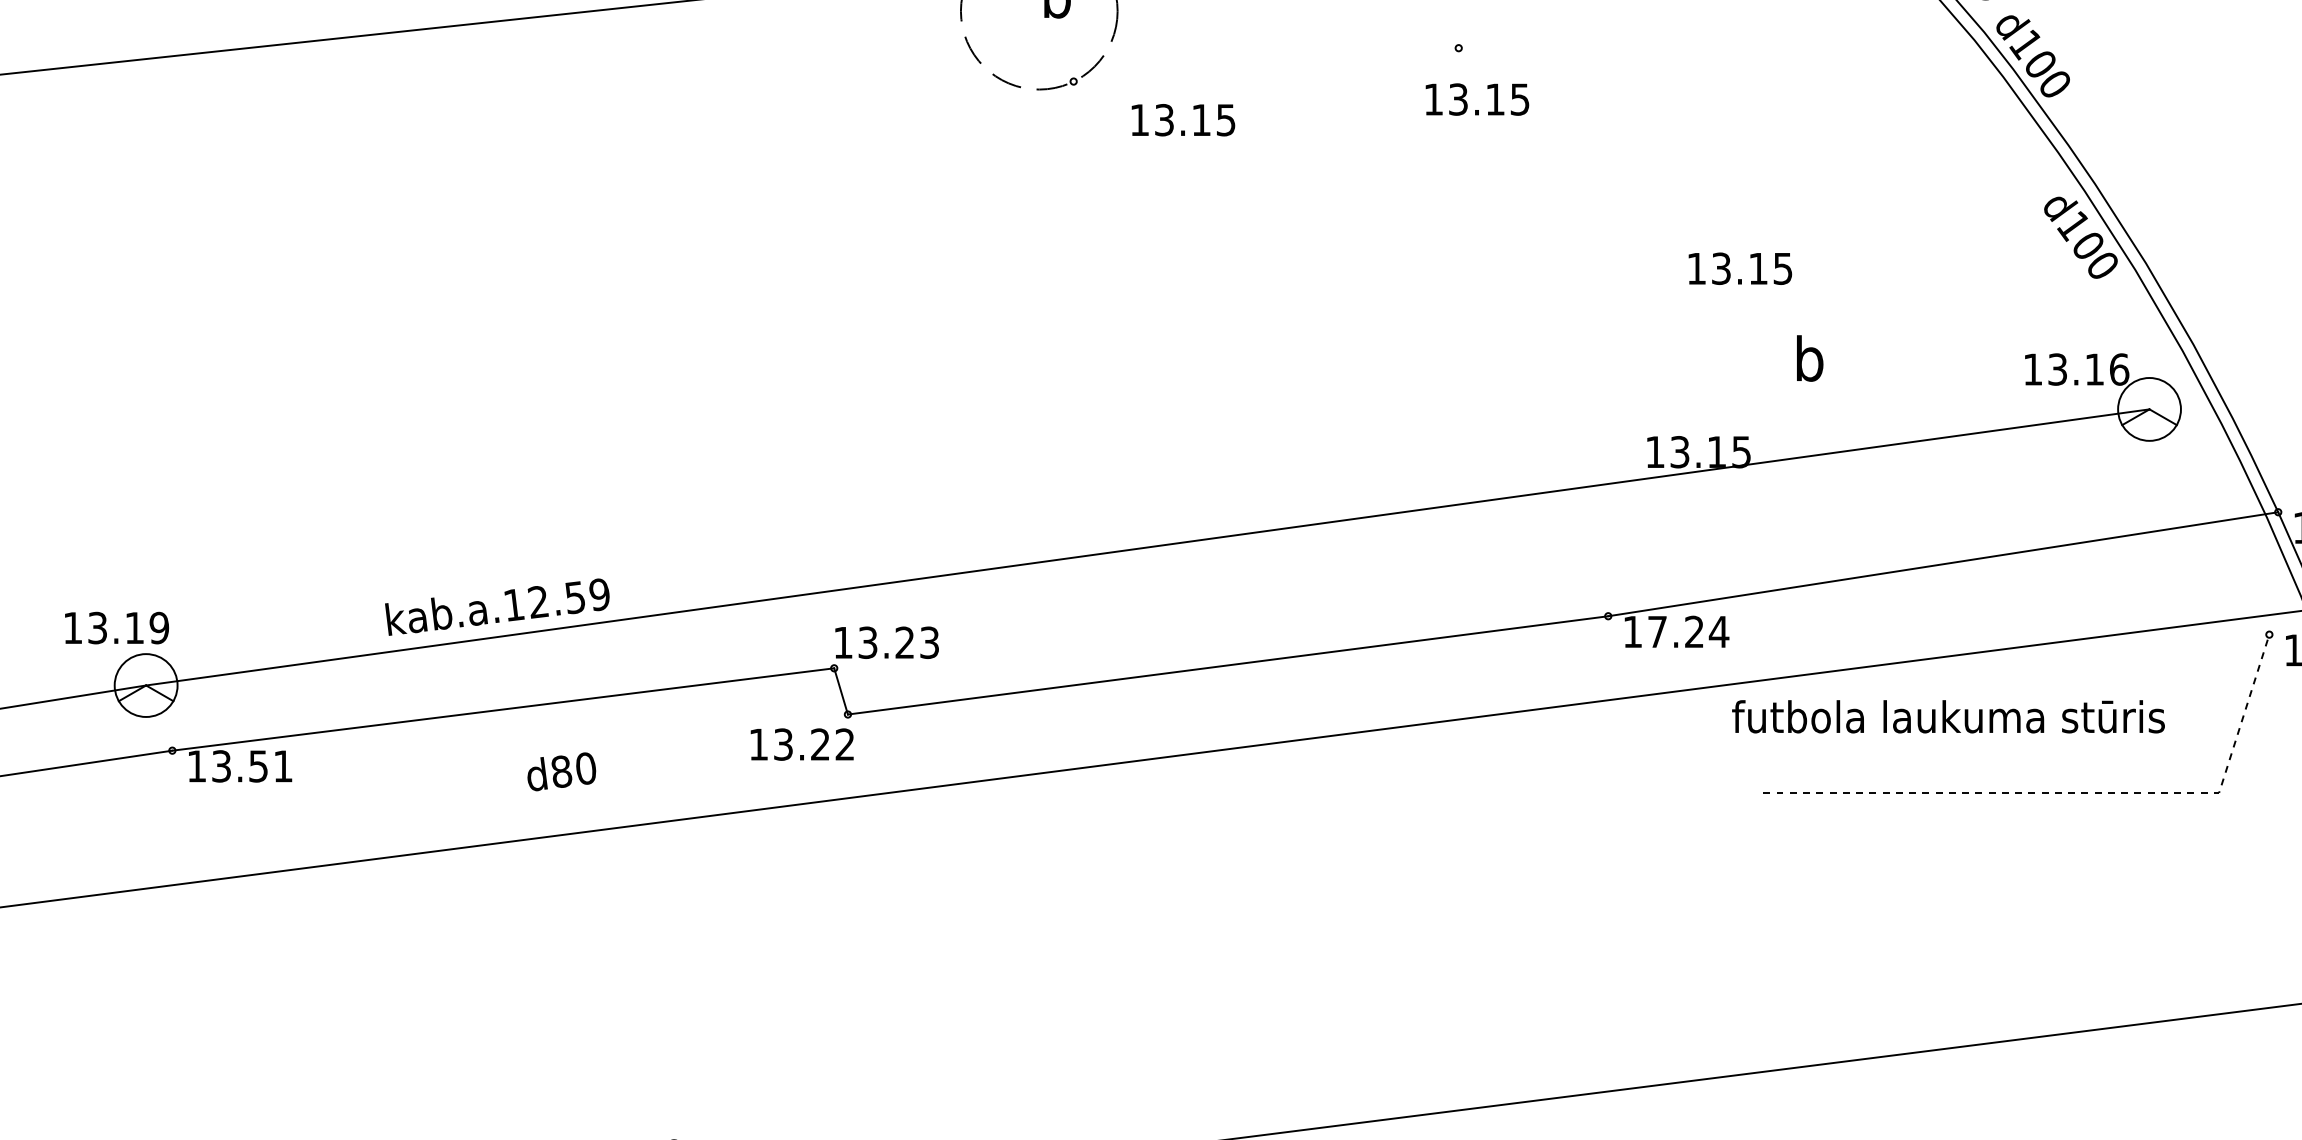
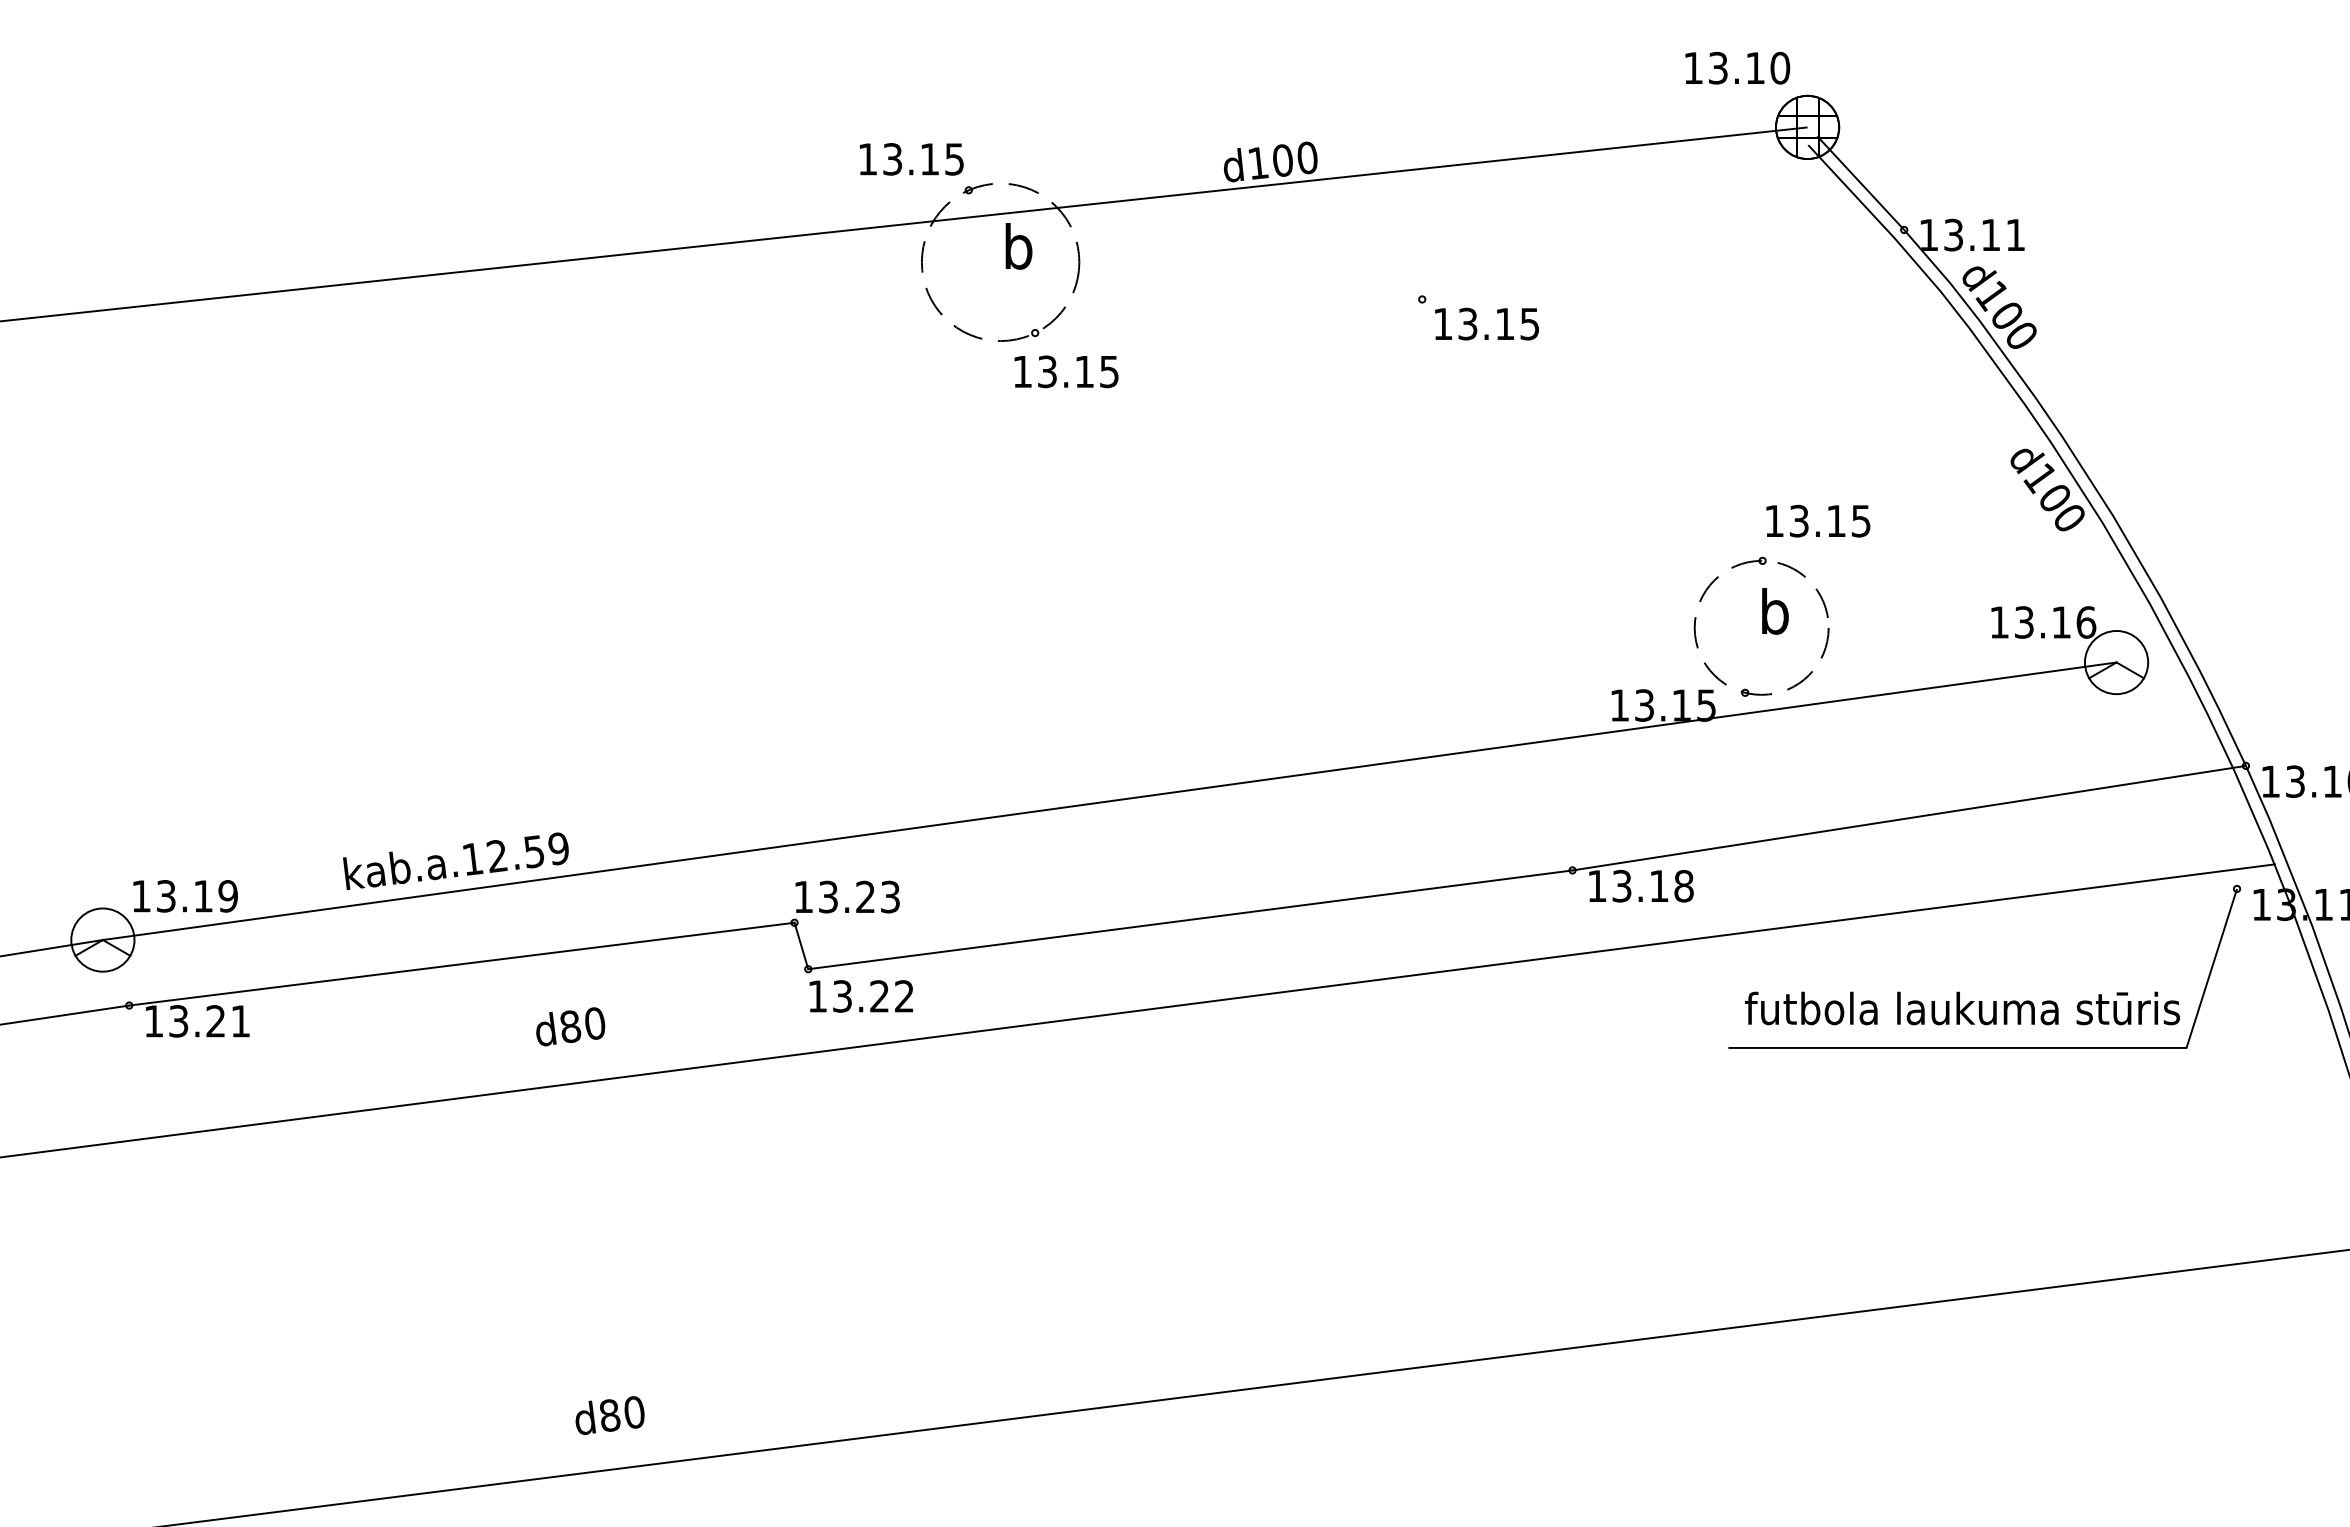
text: (1476, 98) -> (1486, 323), moved
text: (1183, 119) -> (1066, 371), moved
text: (1740, 268) -> (1818, 520), moved
part: (1796, 311) -> (1761, 564), added
text: (116, 628) -> (185, 896), moved
text: (1688, 631) -> (1653, 885), 17.24 -> 13.18
text: (1948, 716) -> (1962, 1008), moved
text: (801, 744) -> (860, 996), moved
text: (258, 766) -> (215, 1021), 13.51 -> 13.21
text: (561, 771) -> (570, 1026), moved
line: (2074, 792) -> (2041, 1047), dashed -> solid

